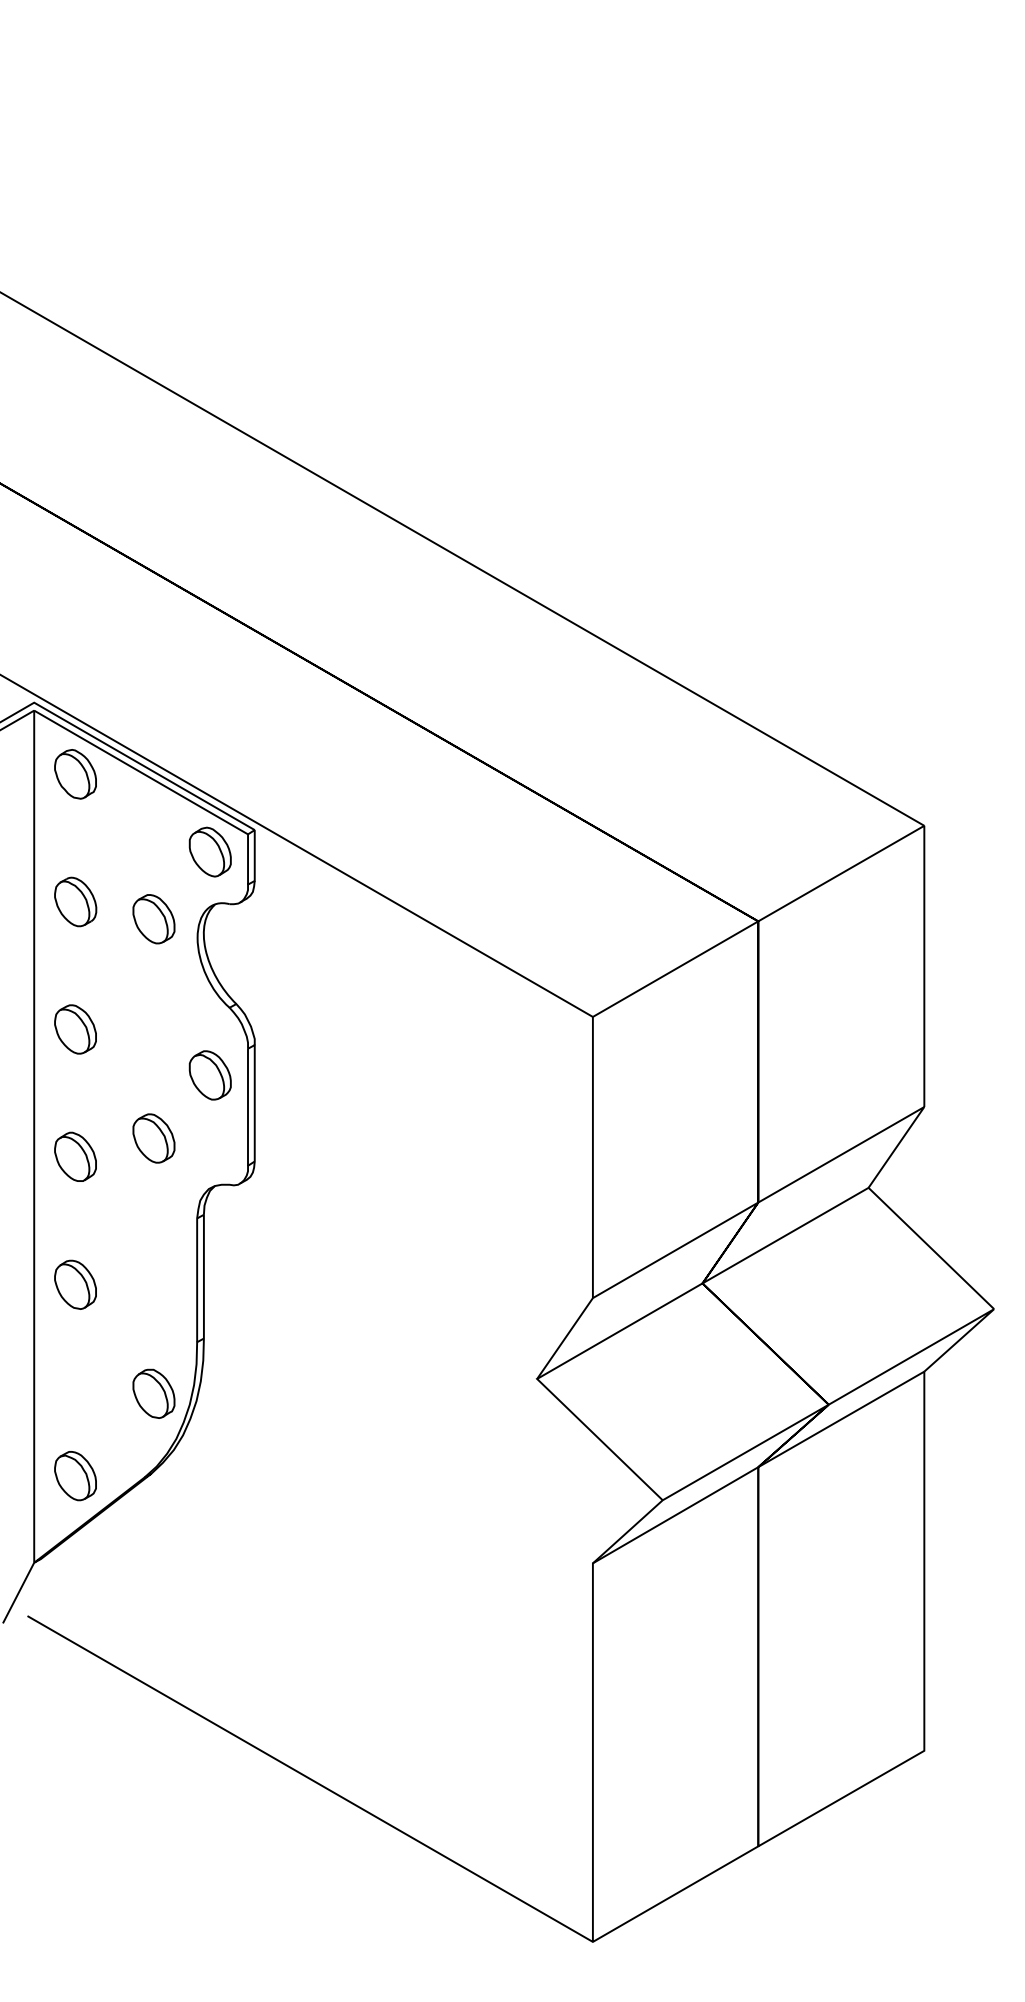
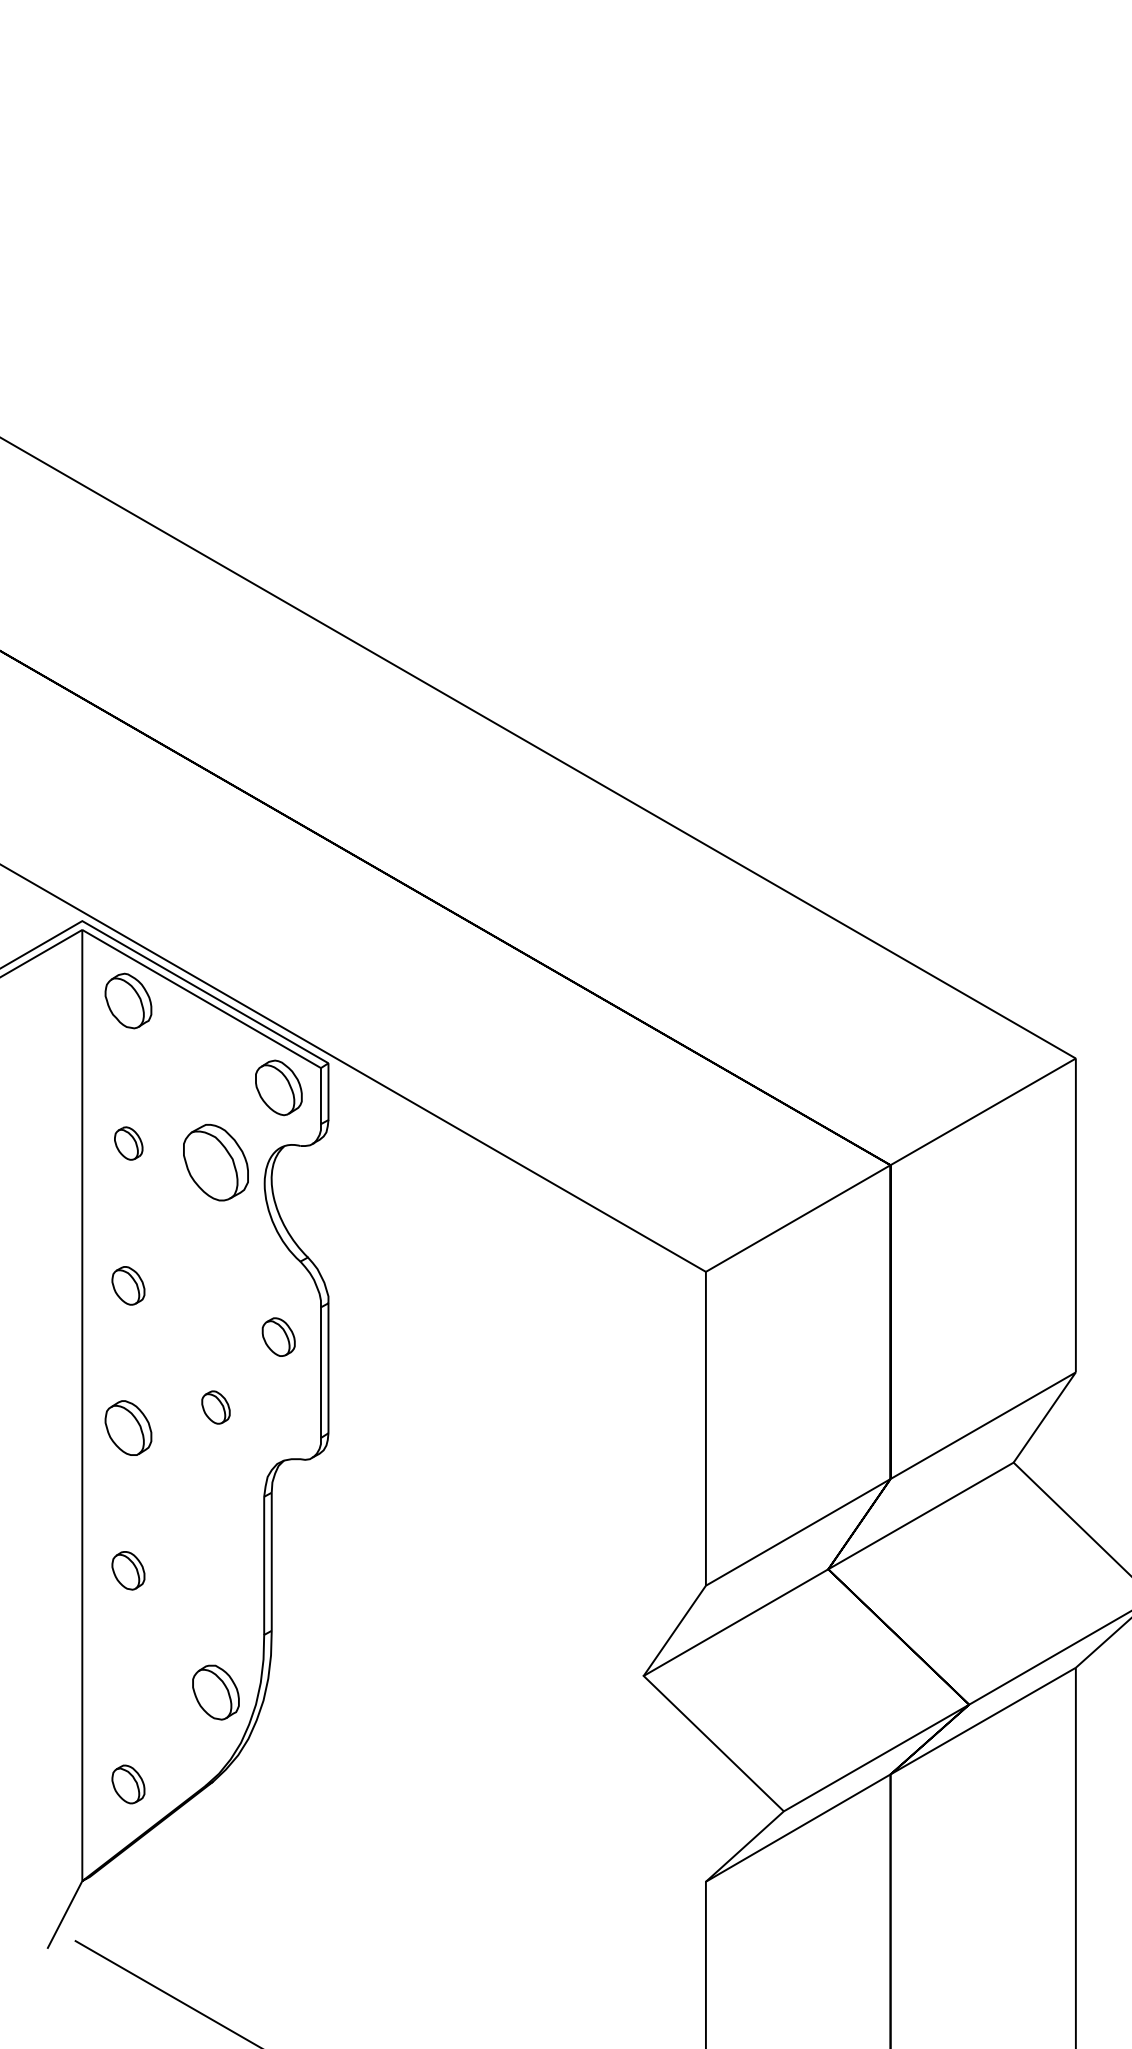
part: (75, 901) -> (128, 1143), size x0.6
part: (153, 919) -> (215, 1163), size x1.4
part: (75, 1029) -> (128, 1285), size x0.7
part: (209, 1075) -> (277, 1337), size x0.7
part: (153, 1138) -> (215, 1407), size x0.6
part: (75, 1284) -> (128, 1570), size x0.7
part: (75, 1476) -> (128, 1784), size x0.7

